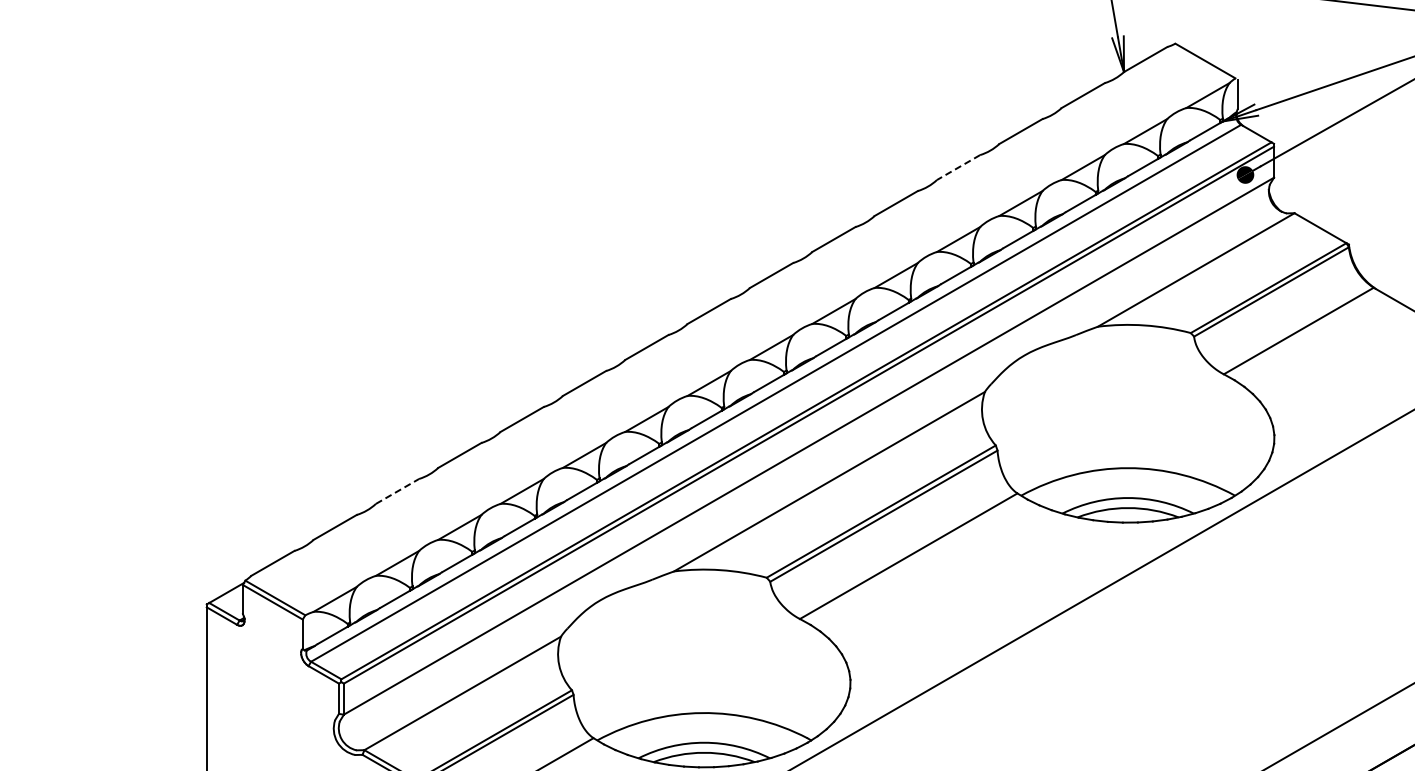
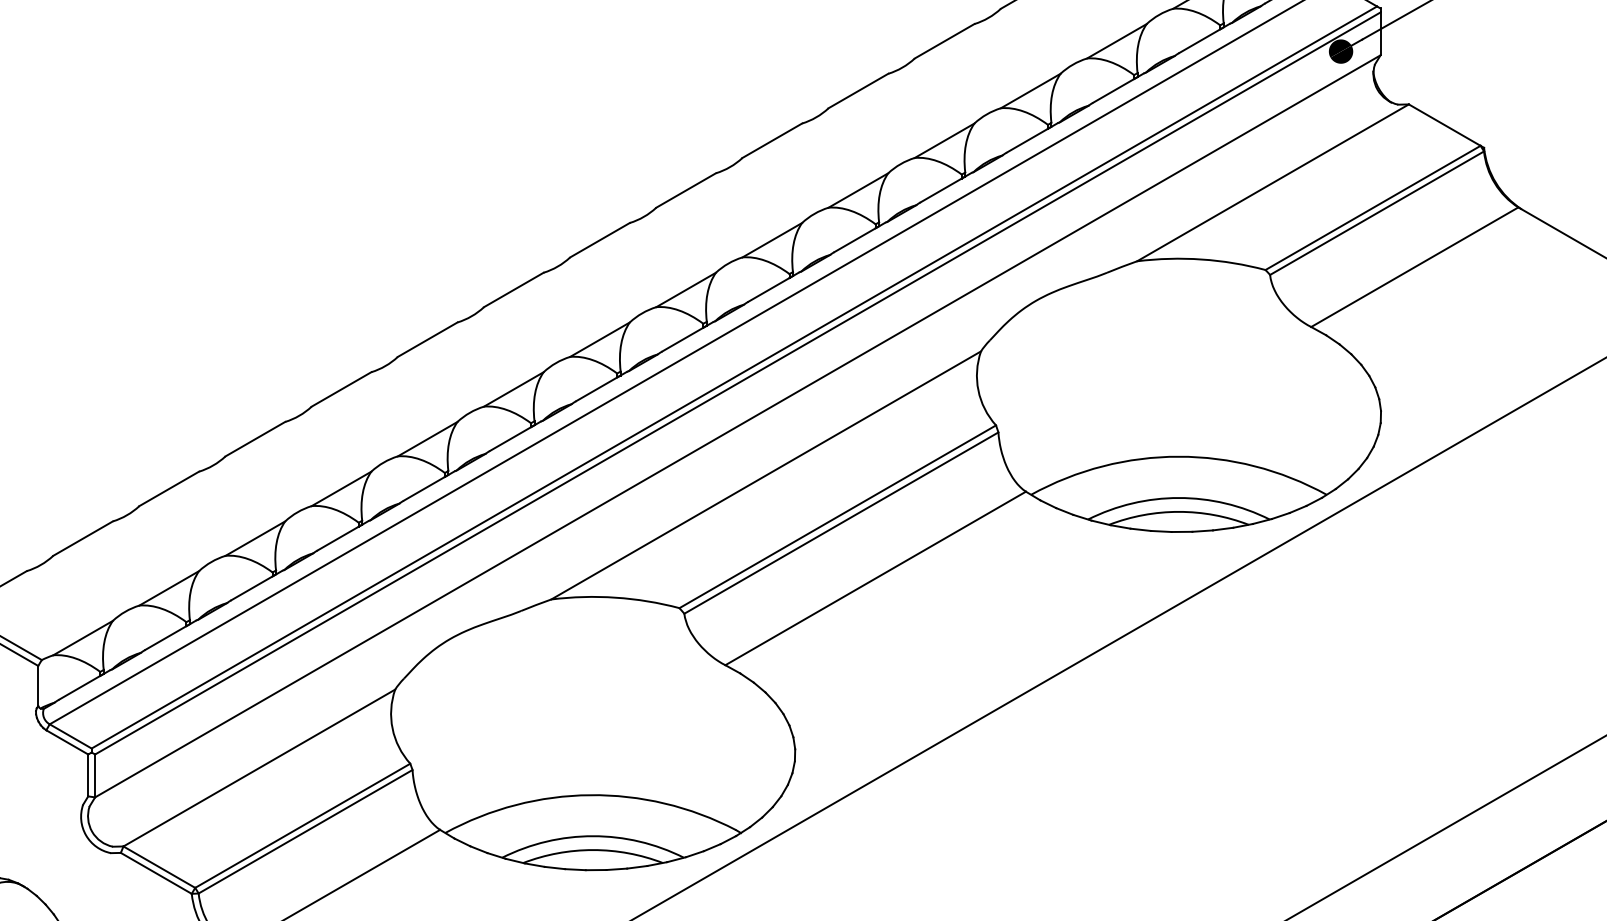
line: (958, 167) -> (944, 41), dashed -> solid
line: (397, 491) -> (169, 488), dashed -> solid

